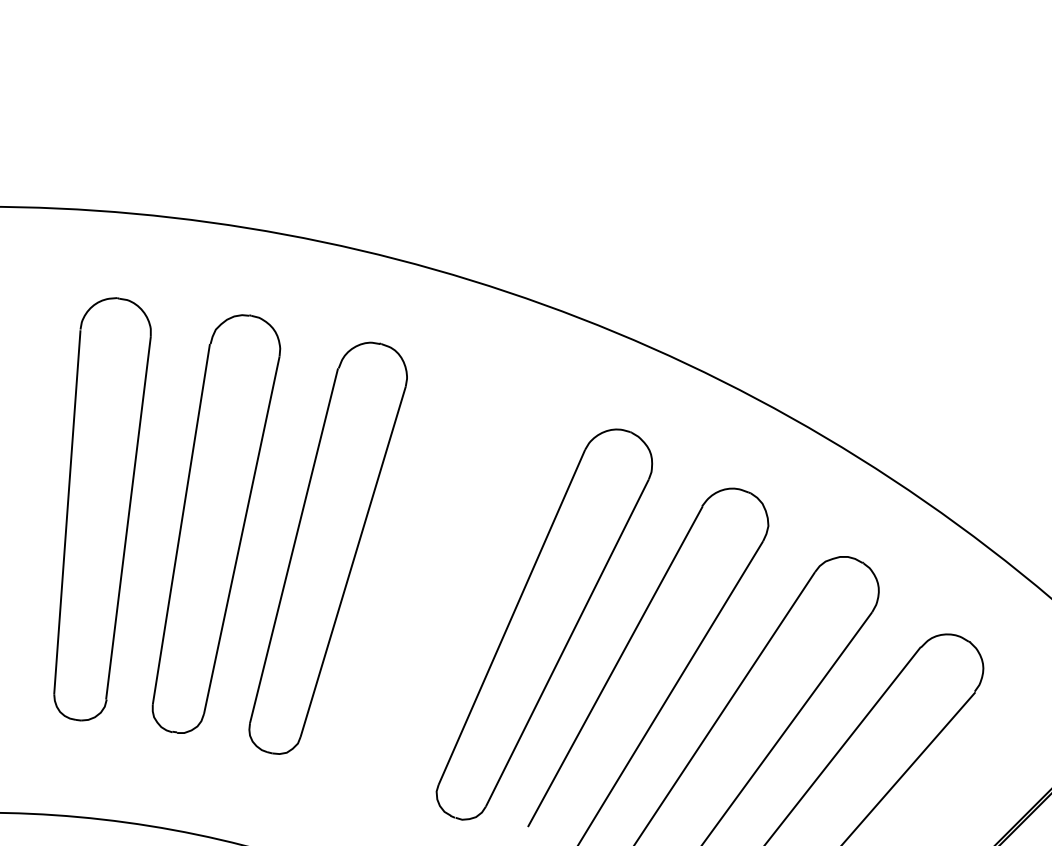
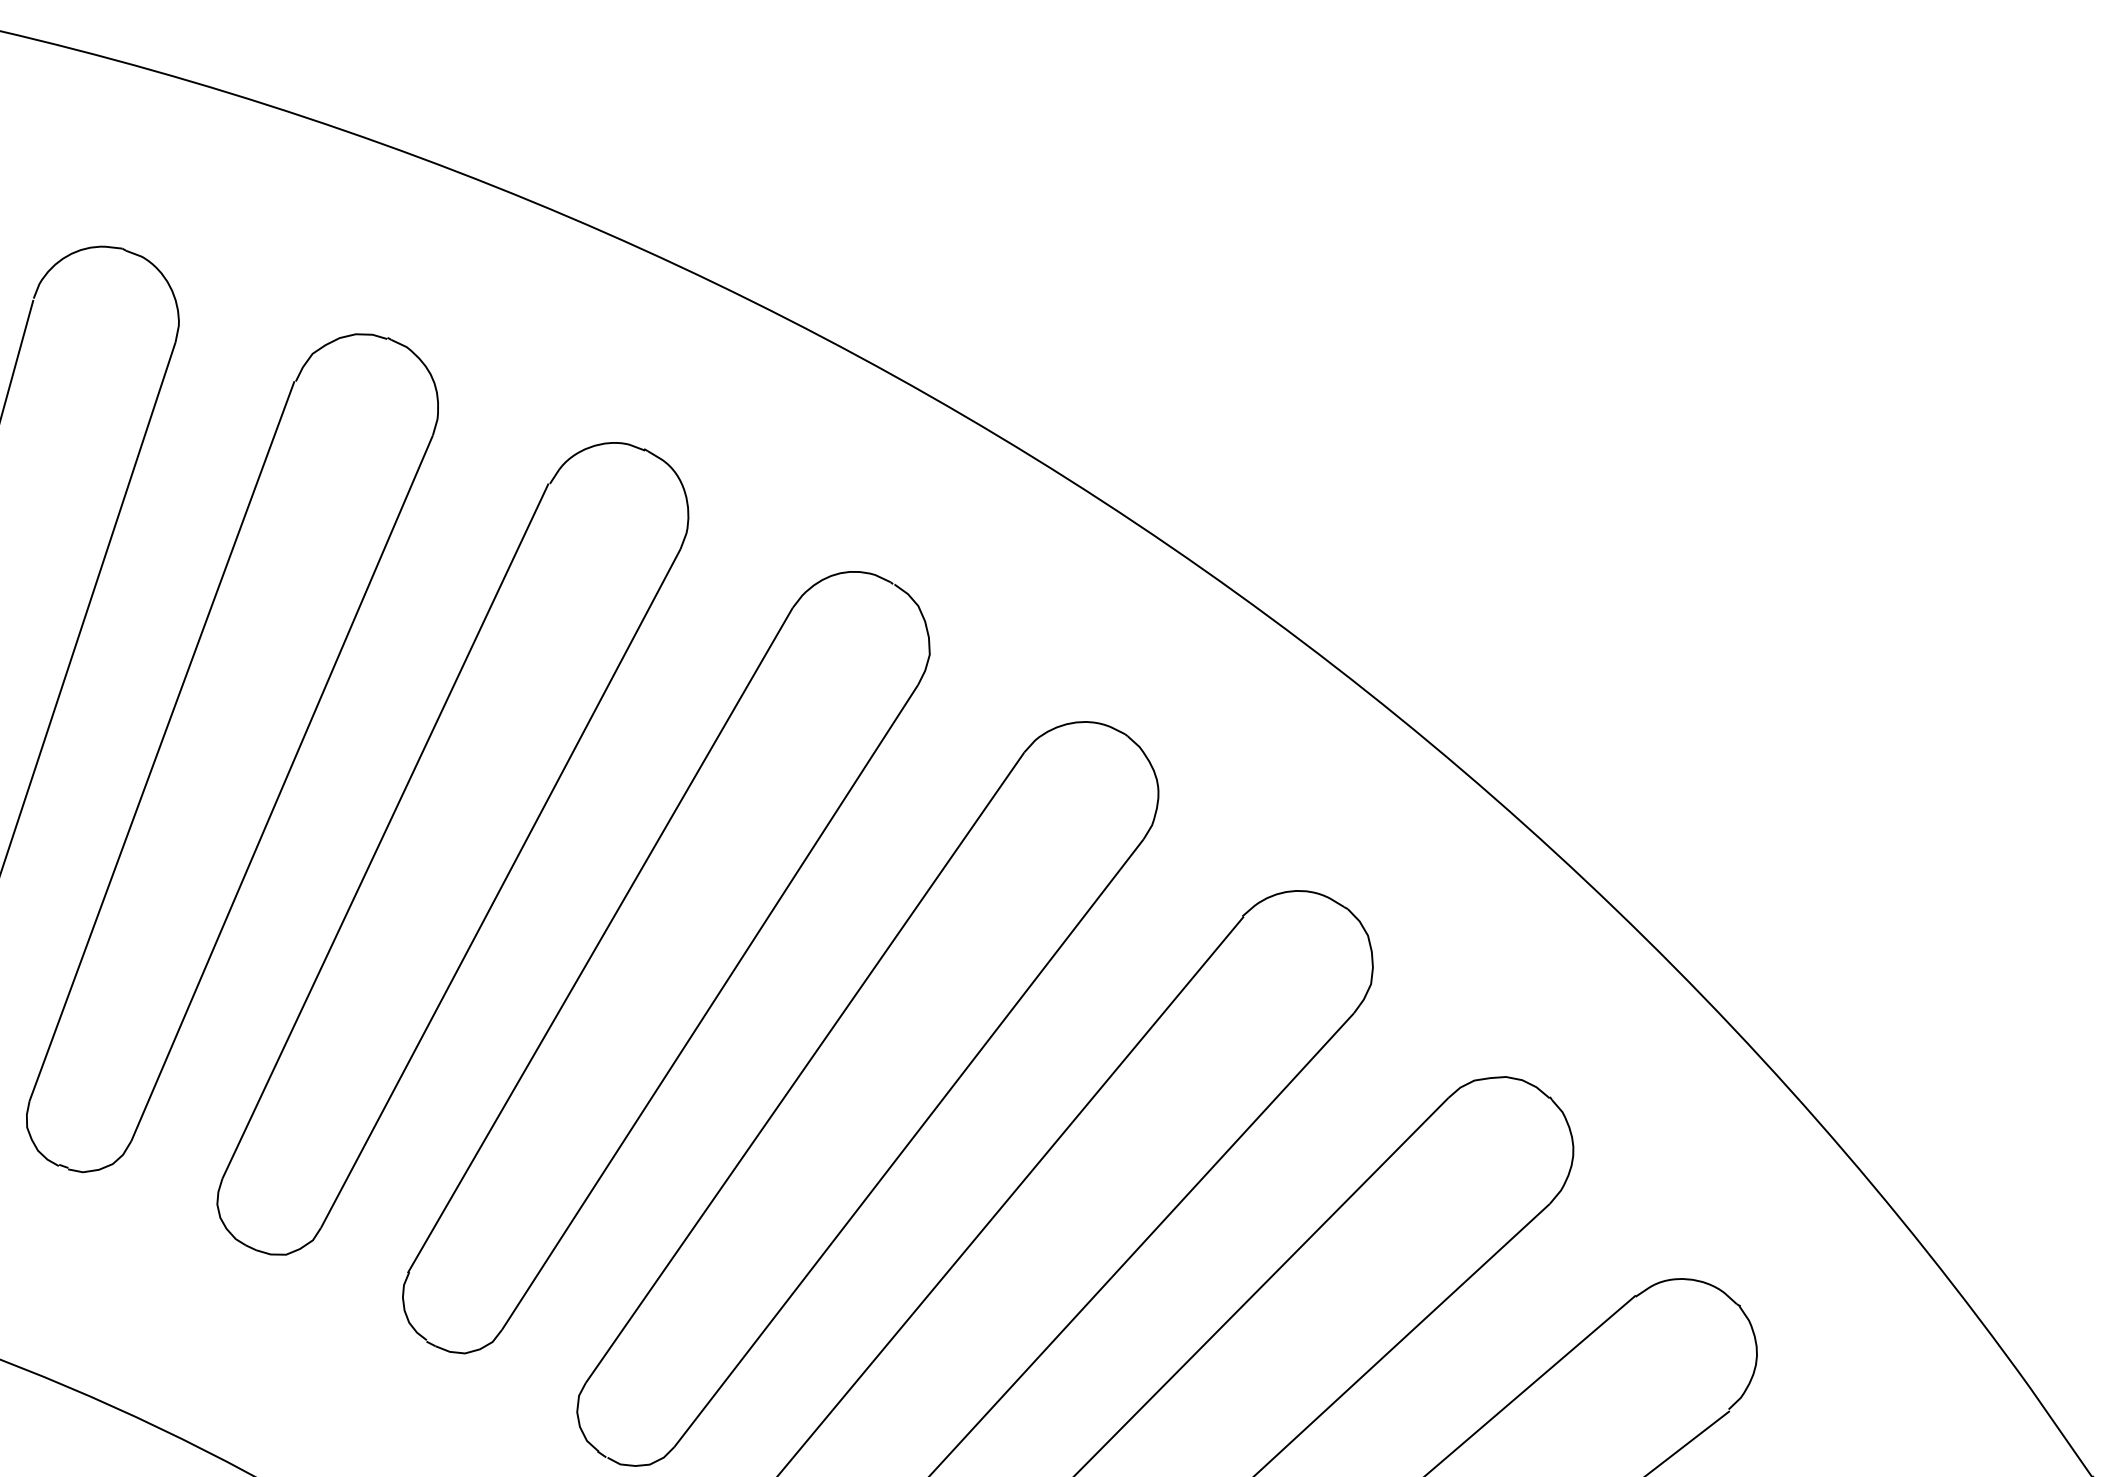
part: (437, 581) -> (666, 963), added

